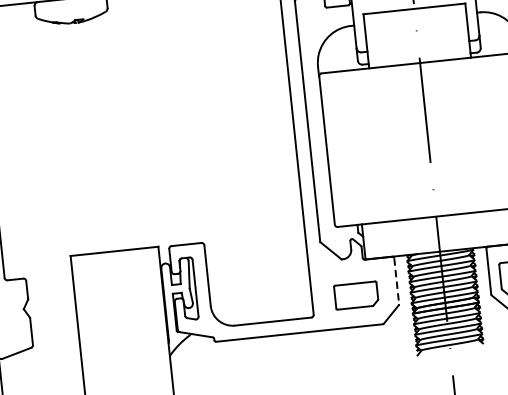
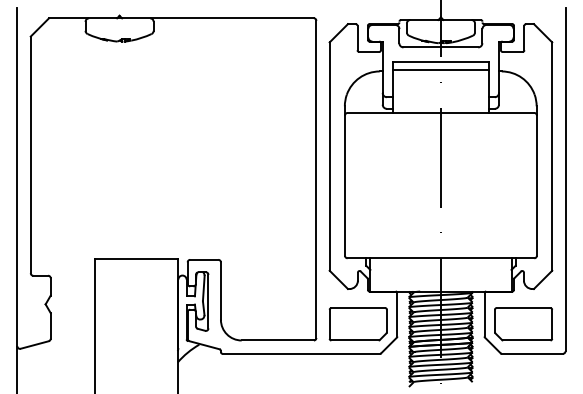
line: (415, 17) -> (440, 69), added
line: (396, 280) -> (397, 314), dashed -> solid
part: (355, 295) -> (357, 324), size x1.43

